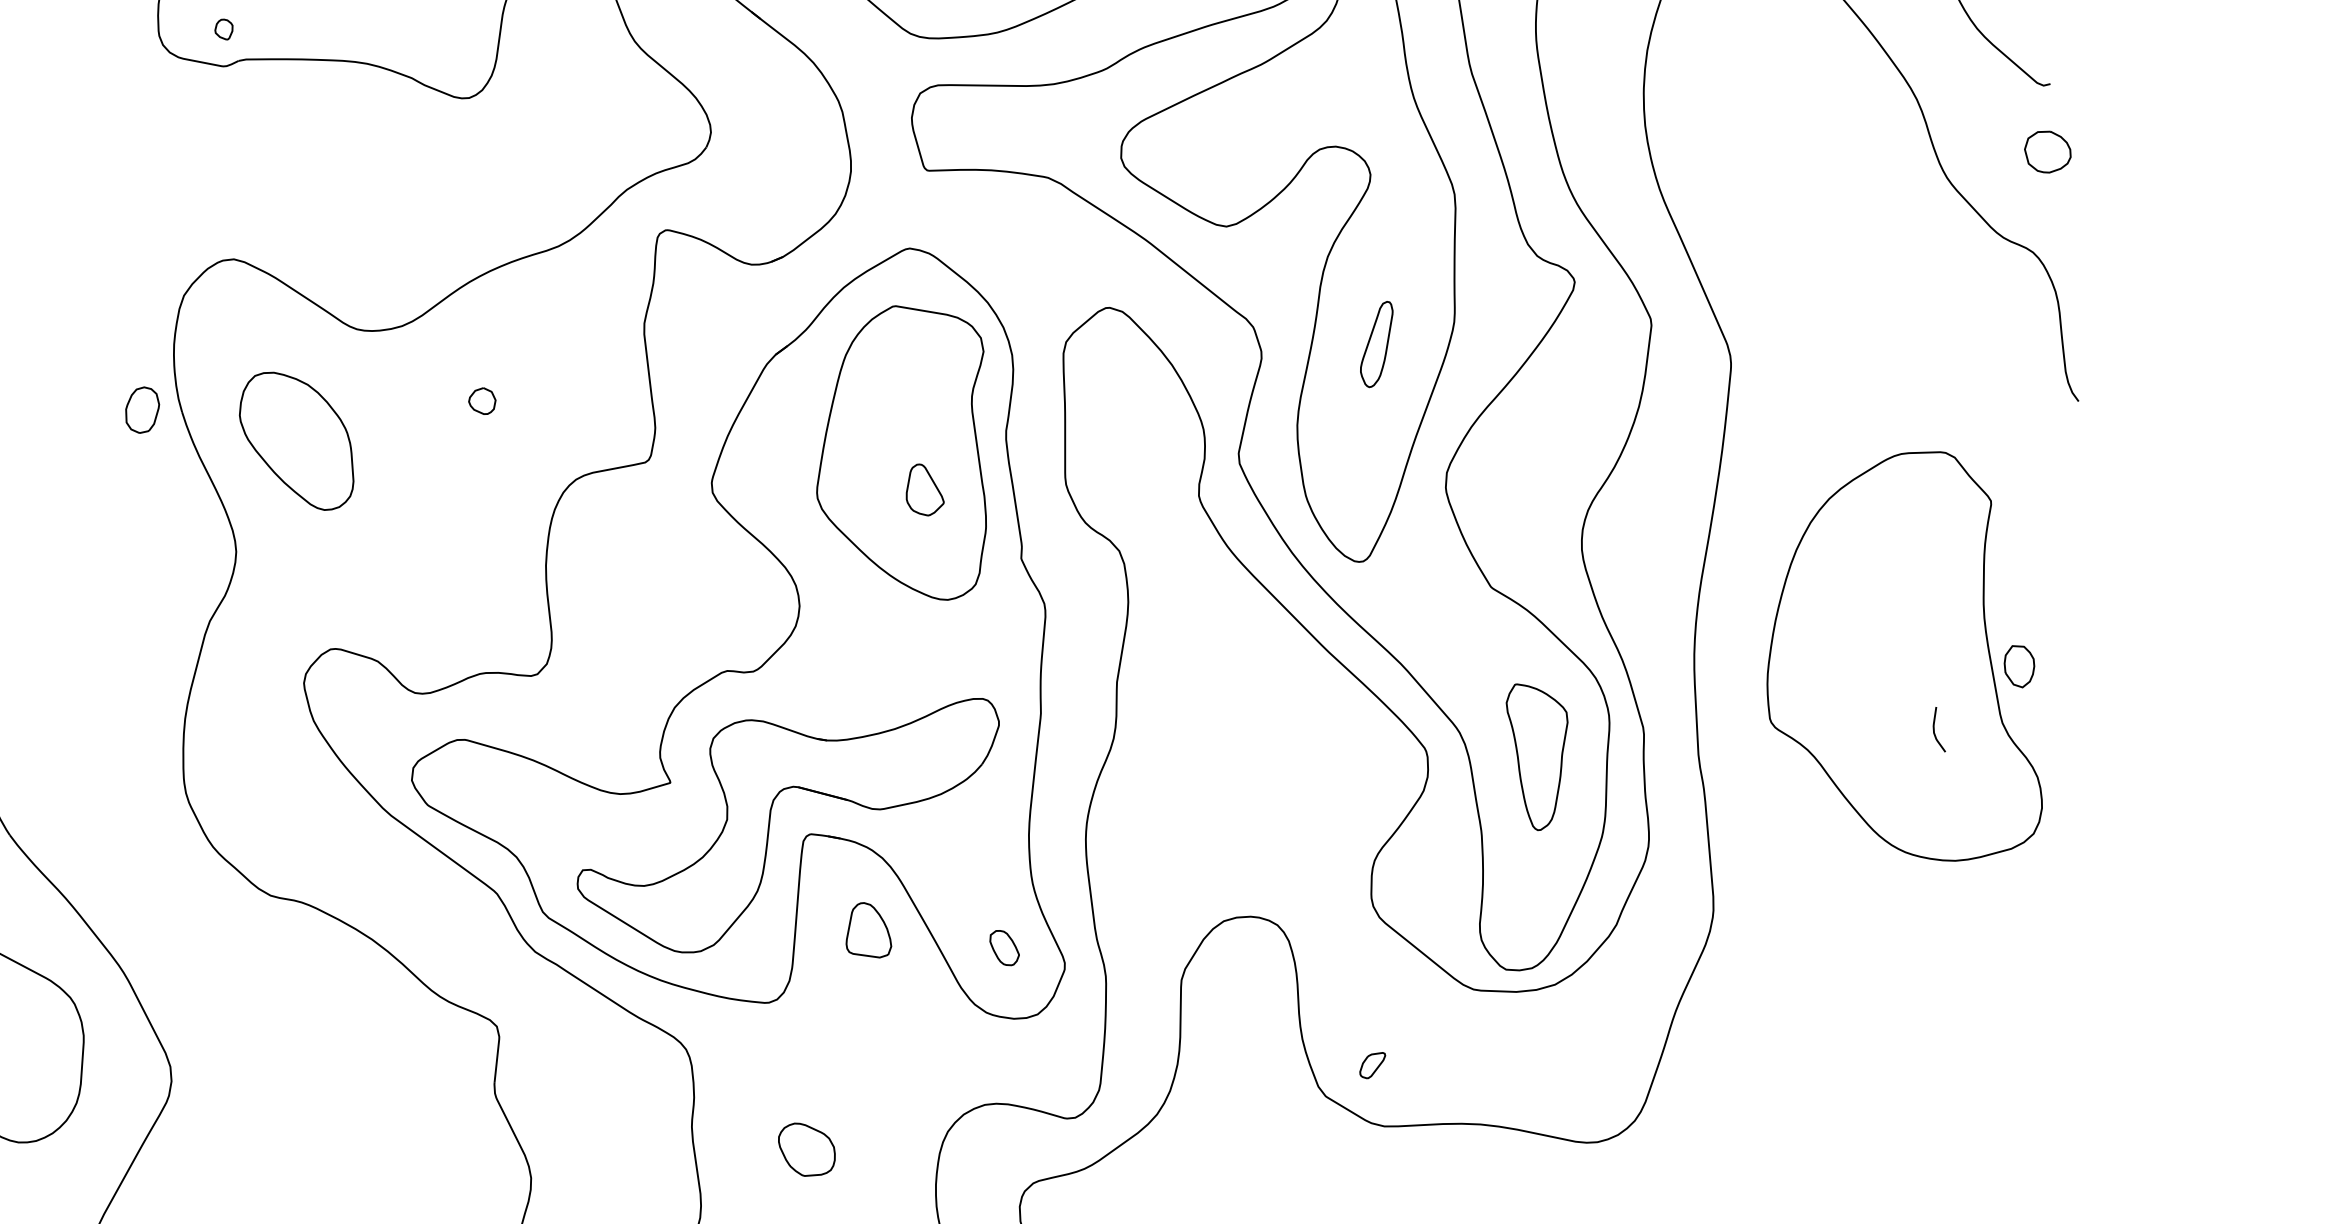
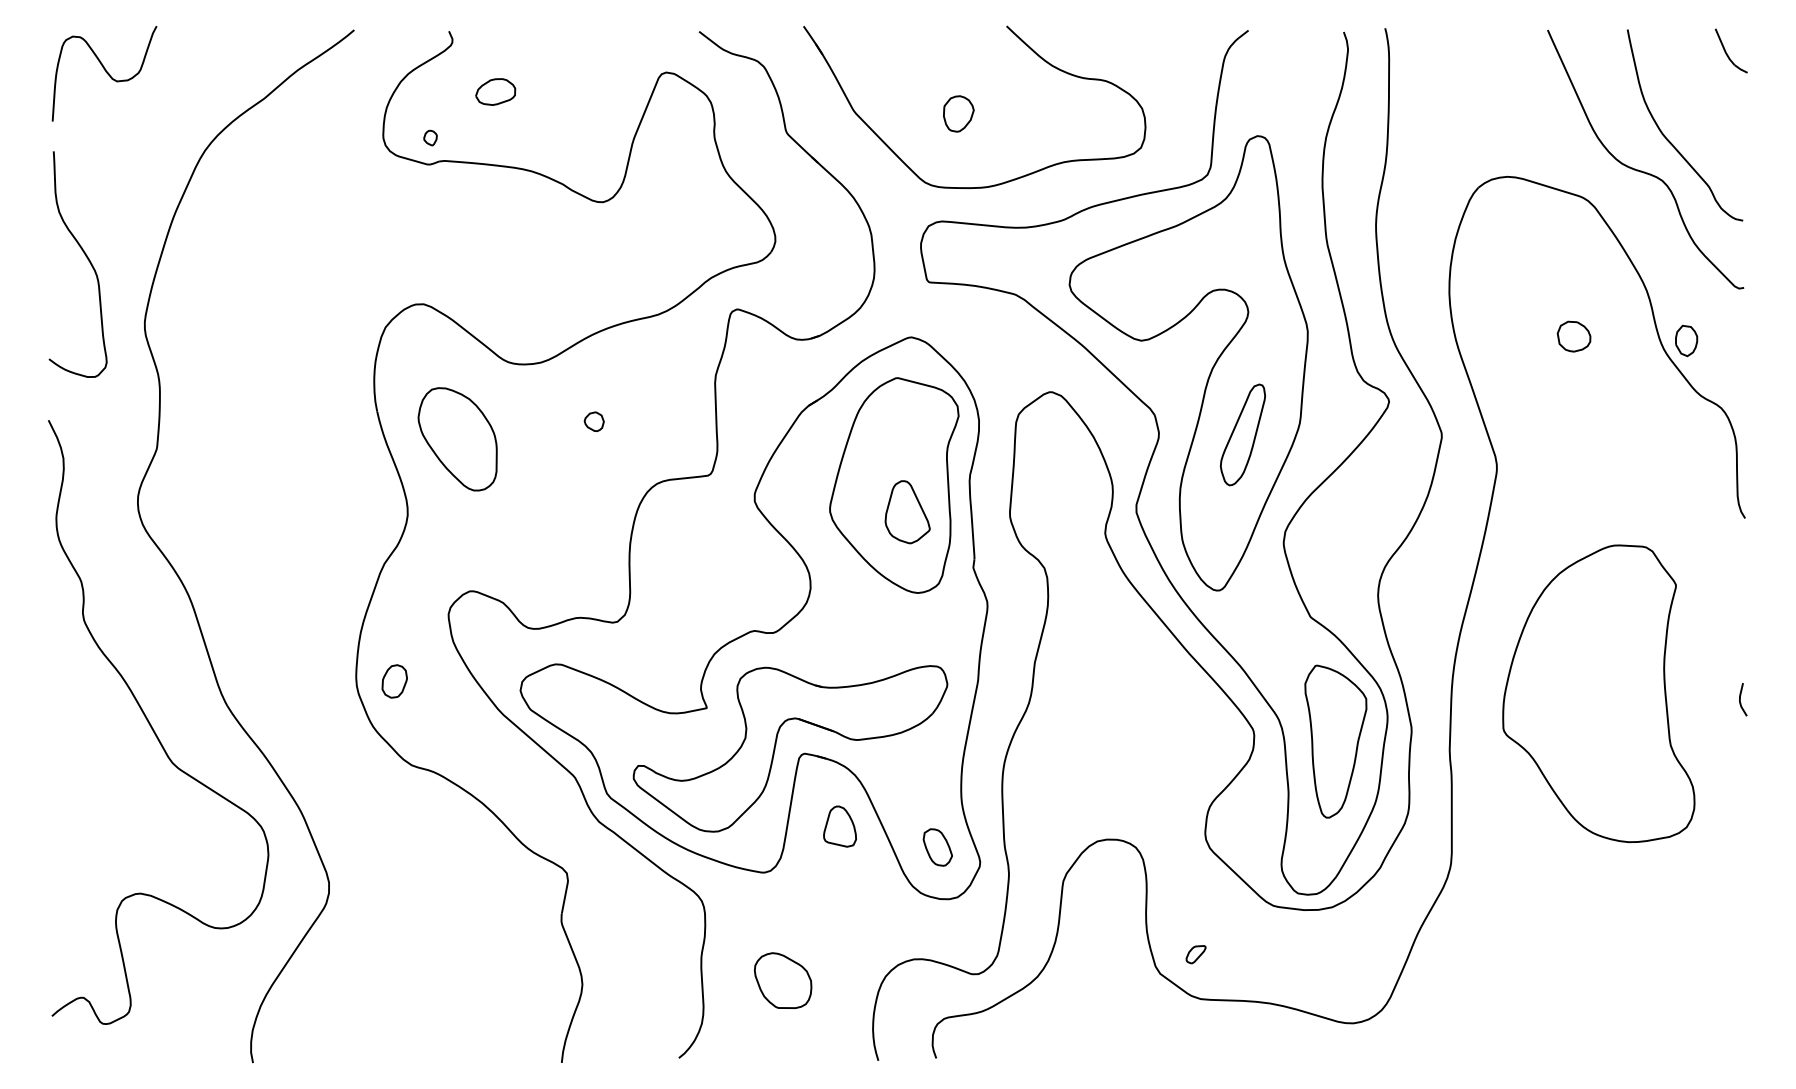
part: (2047, 151) -> (1573, 336), moved
part: (1376, 344) -> (1242, 434), size x1.67
part: (142, 410) -> (394, 681), moved
part: (924, 490) -> (907, 512), size x1.67
part: (2019, 665) -> (1686, 340), moved
curve: (1934, 729) -> (1740, 699), moved
part: (1540, 756) -> (1335, 741), size x1.43
part: (1004, 948) -> (937, 847), size x1.43
part: (806, 1149) -> (782, 980), size x1.43

